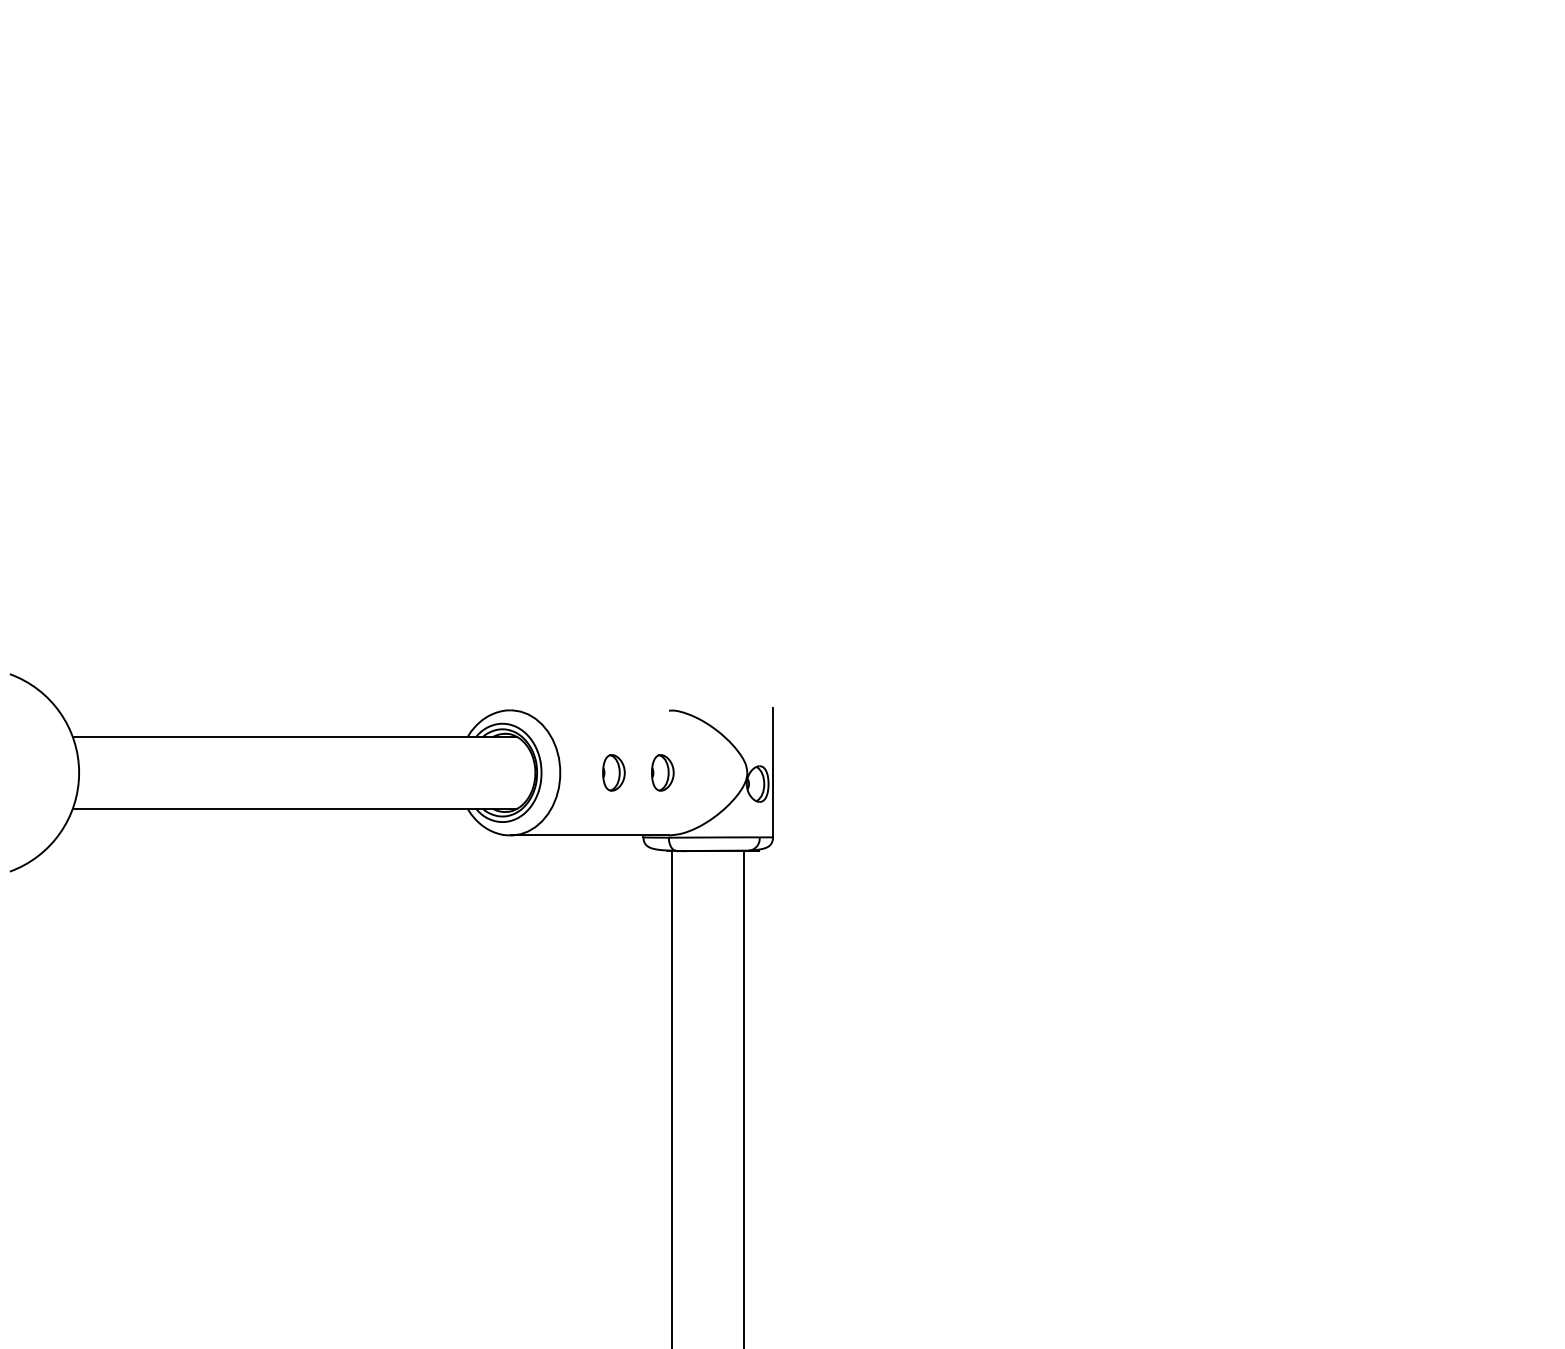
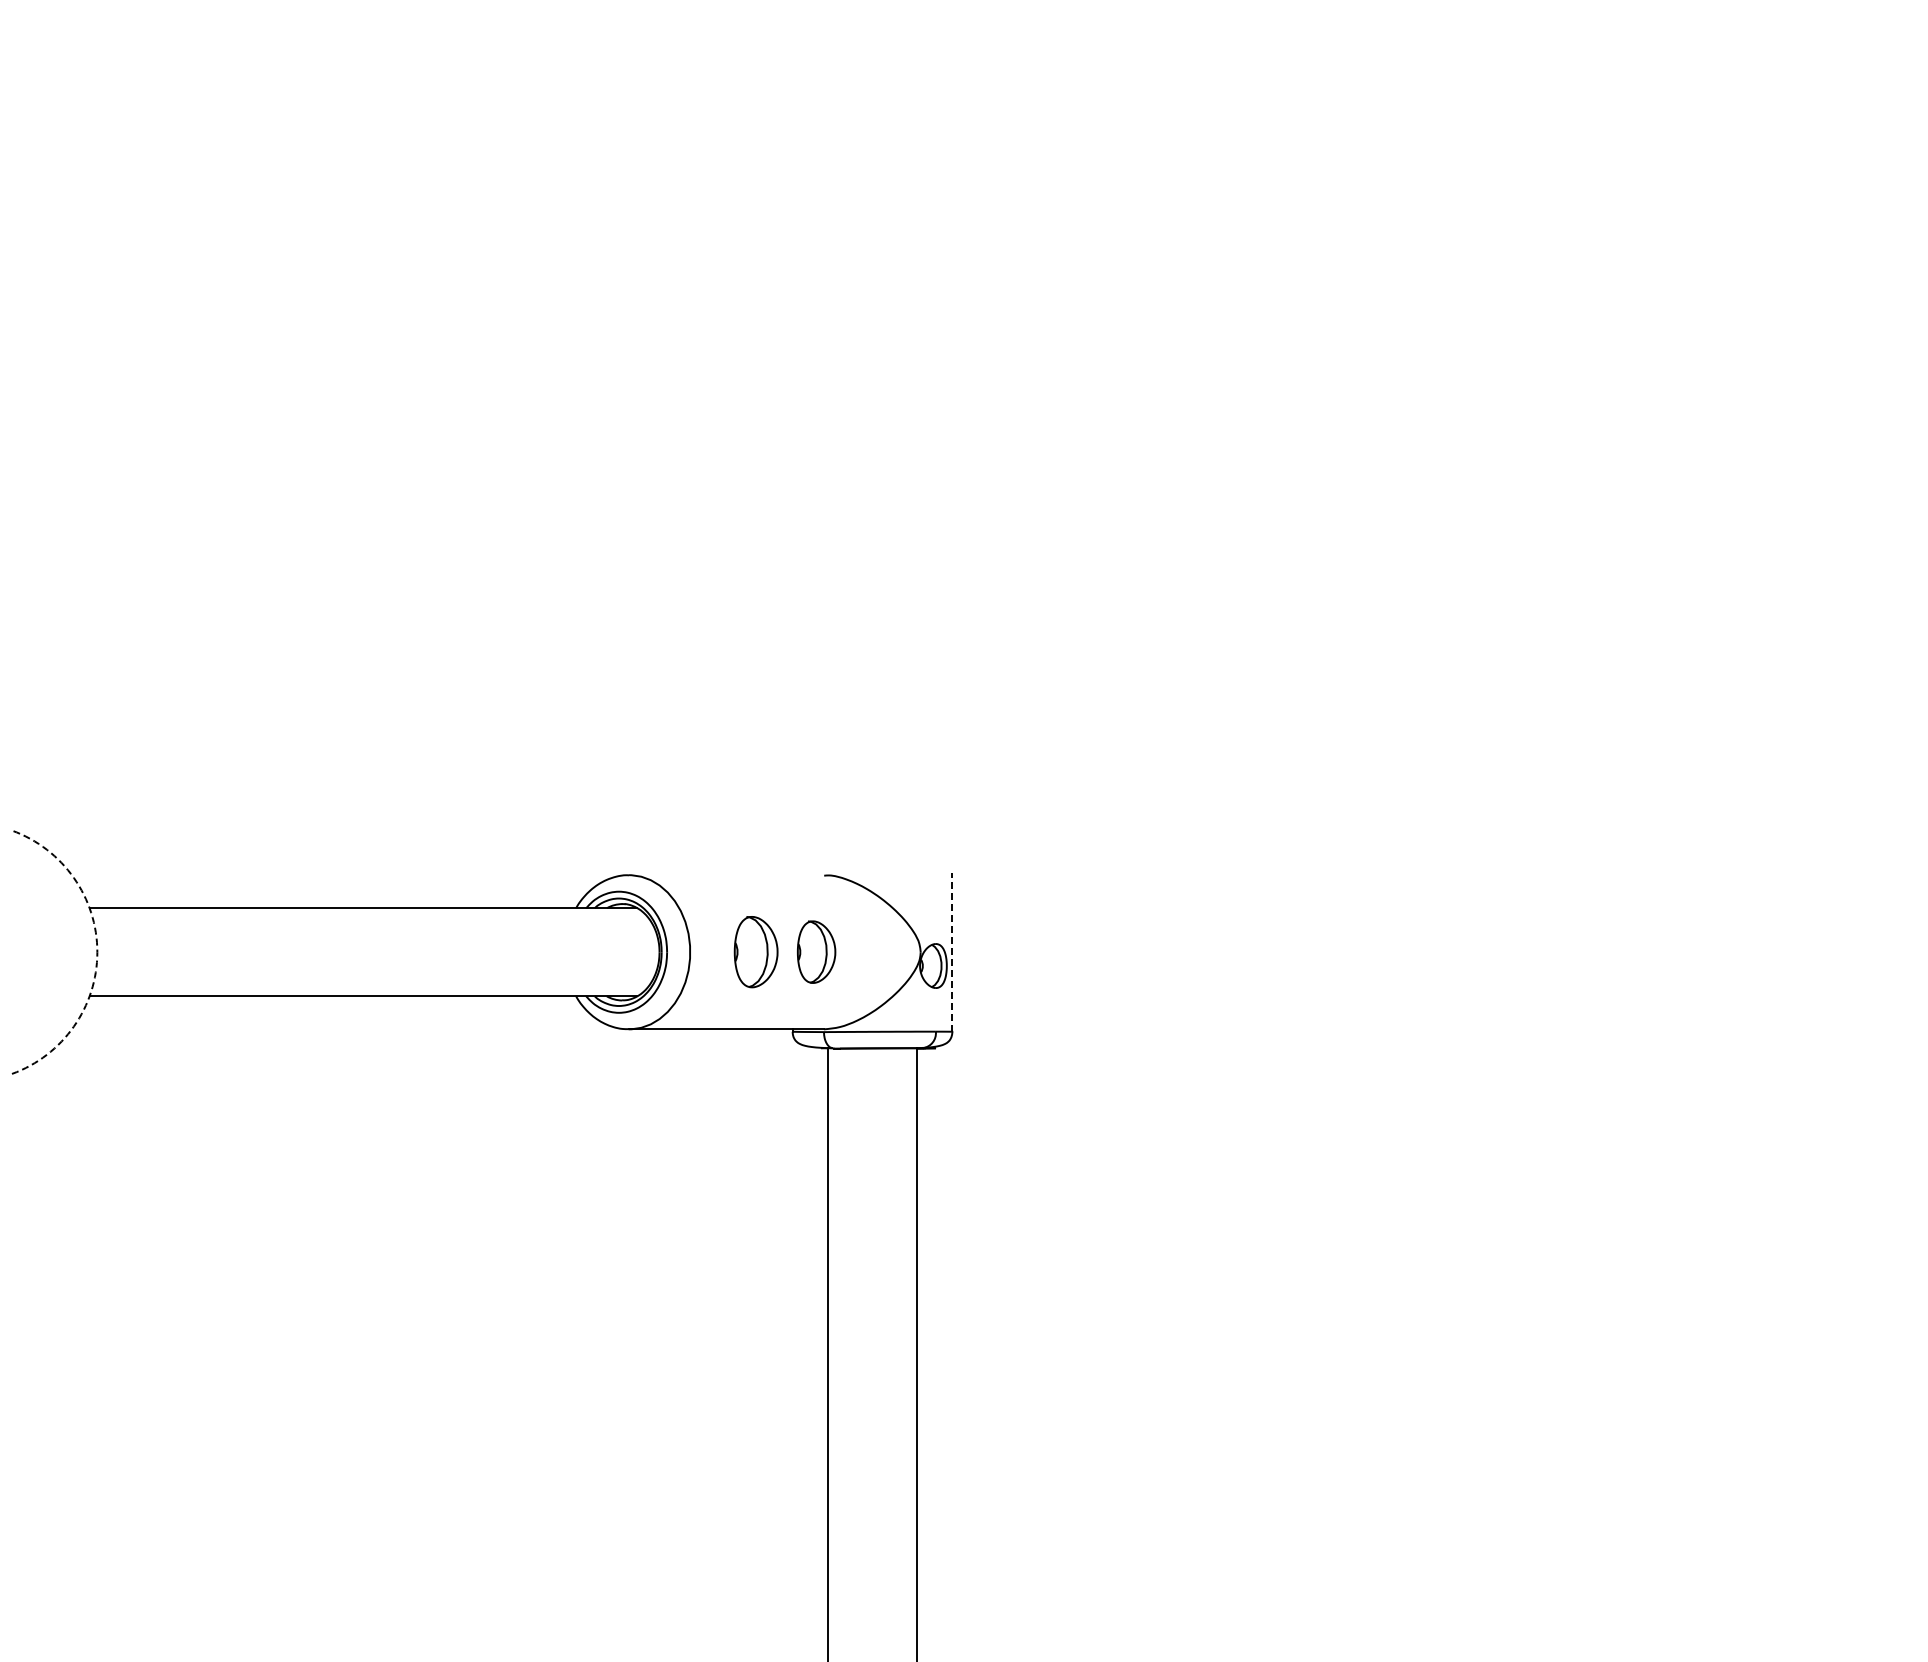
arc: (79, 773) -> (97, 952), solid -> dashed
part: (614, 773) -> (756, 952), size x1.6
part: (662, 773) -> (816, 952), size x1.4
line: (773, 773) -> (952, 952), solid -> dashed

